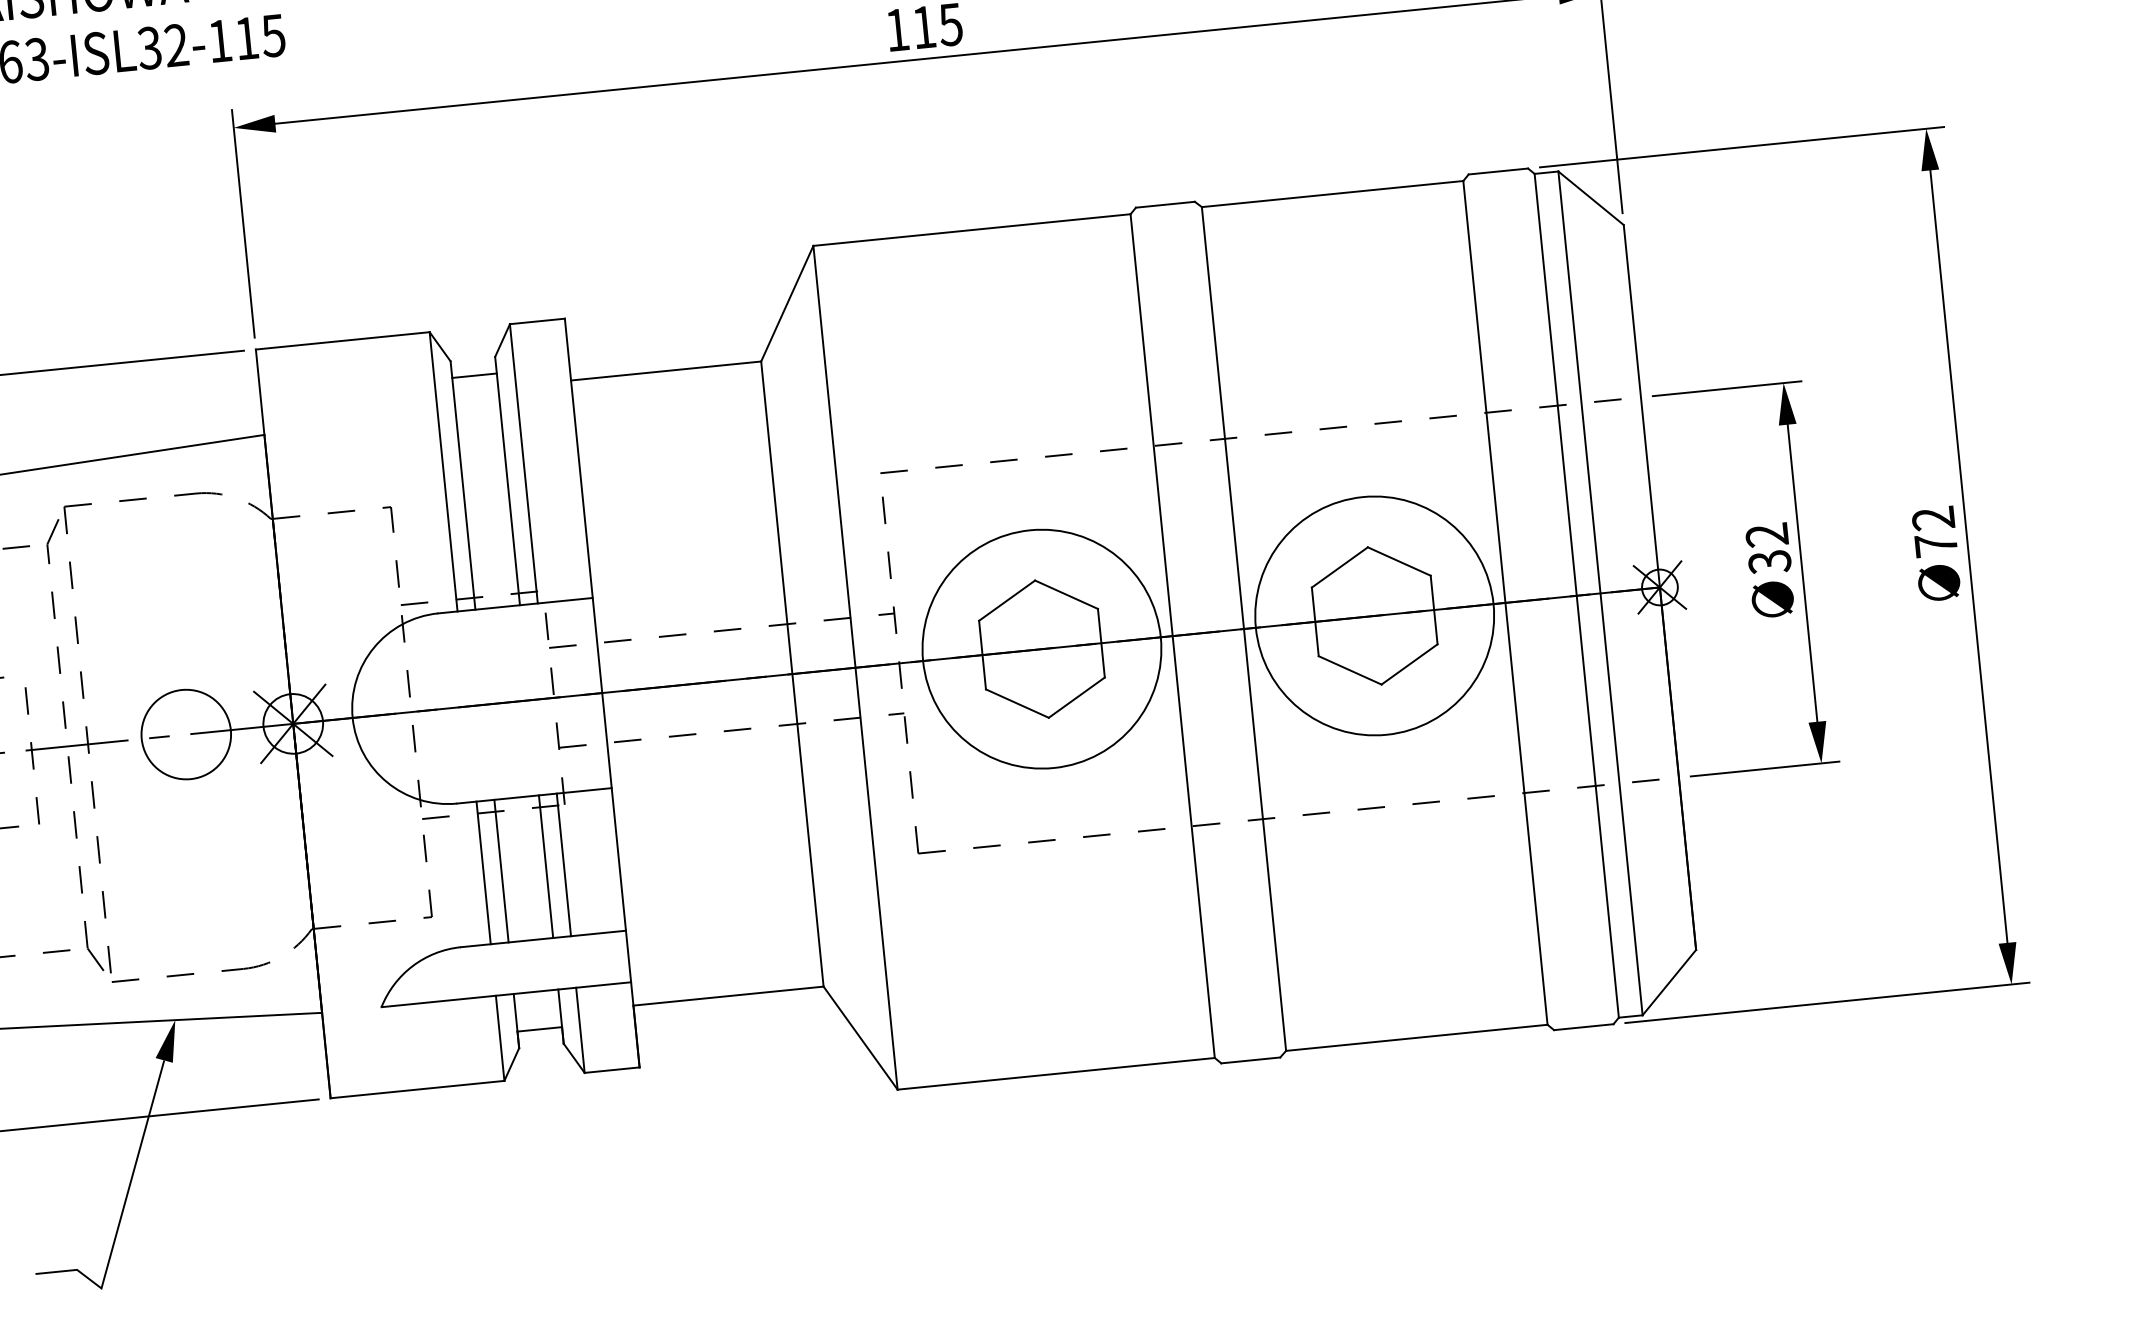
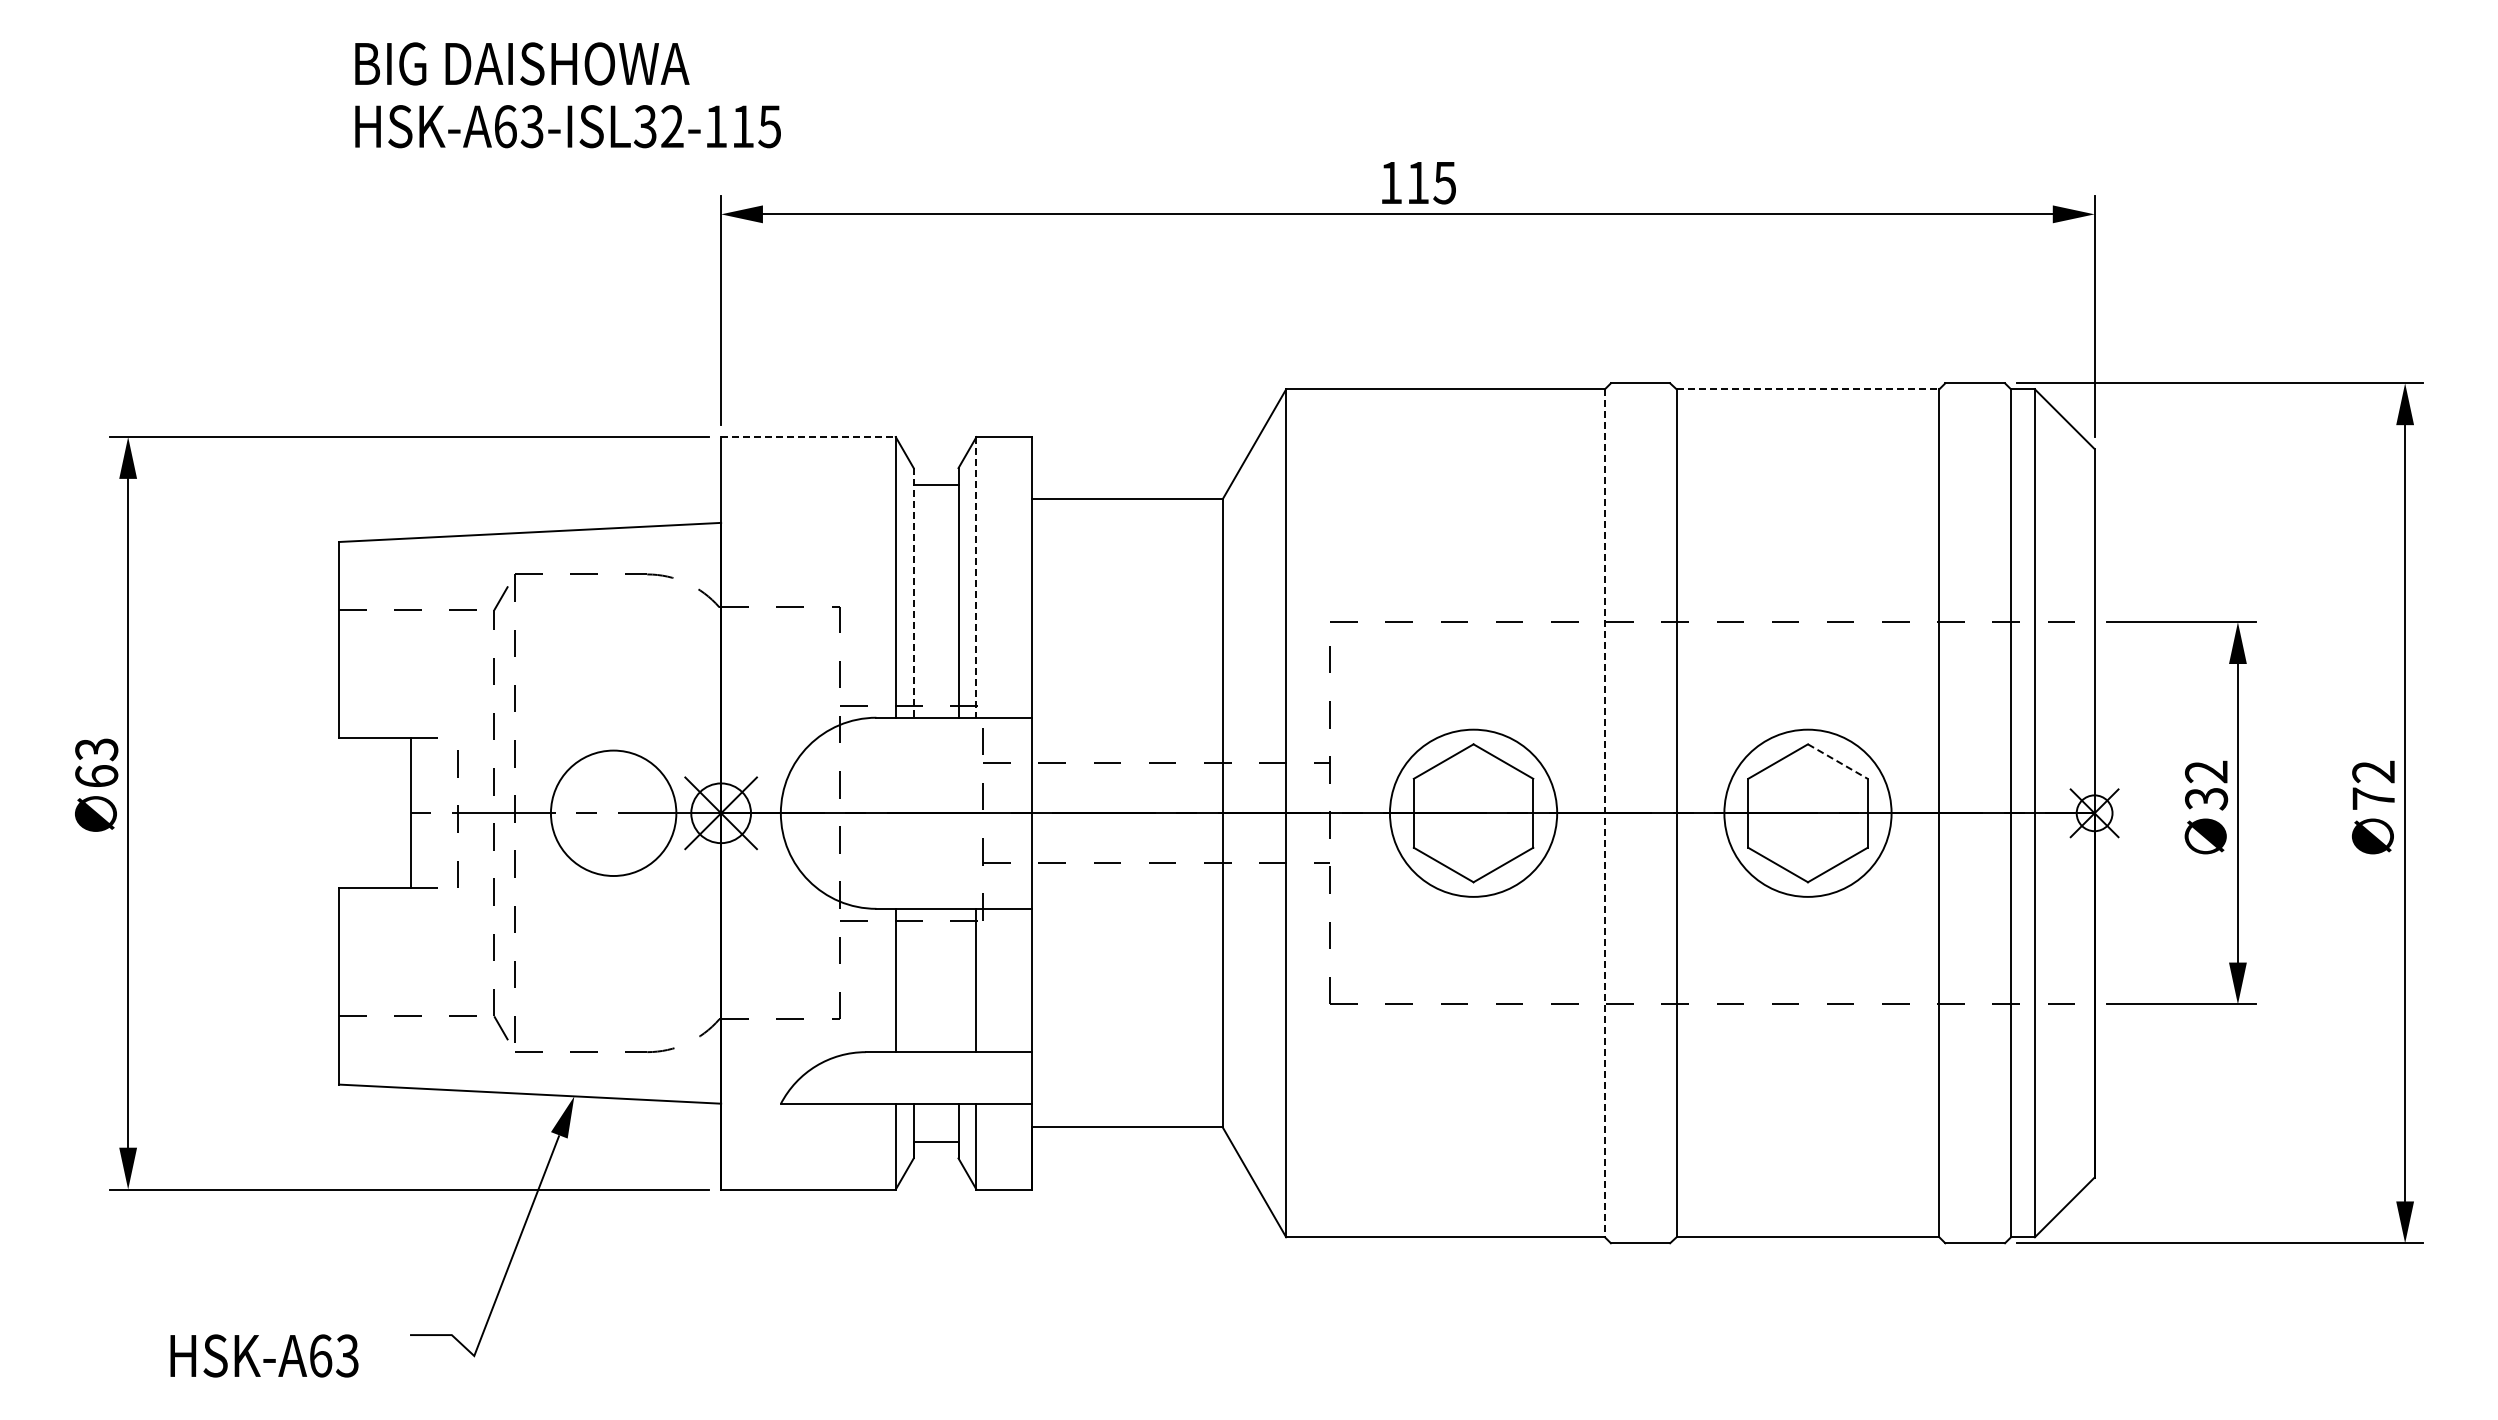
line: (1333, 194) -> (1808, 389), solid -> dashed
line: (342, 341) -> (808, 437), solid -> dashed
line: (523, 463) -> (976, 577), solid -> dashed
line: (462, 485) -> (913, 592), solid -> dashed
line: (1399, 561) -> (1838, 761), solid -> dashed
circle: (1374, 615) -> (1807, 812), size x0.7
line: (1172, 636) -> (1604, 813), solid -> dashed
circle: (1041, 648) -> (1473, 812), size x0.7
circle: (186, 734) -> (613, 813), size x1.4
line: (546, 866) -> (958, 980), removed
line: (501, 871) -> (913, 980), removed

